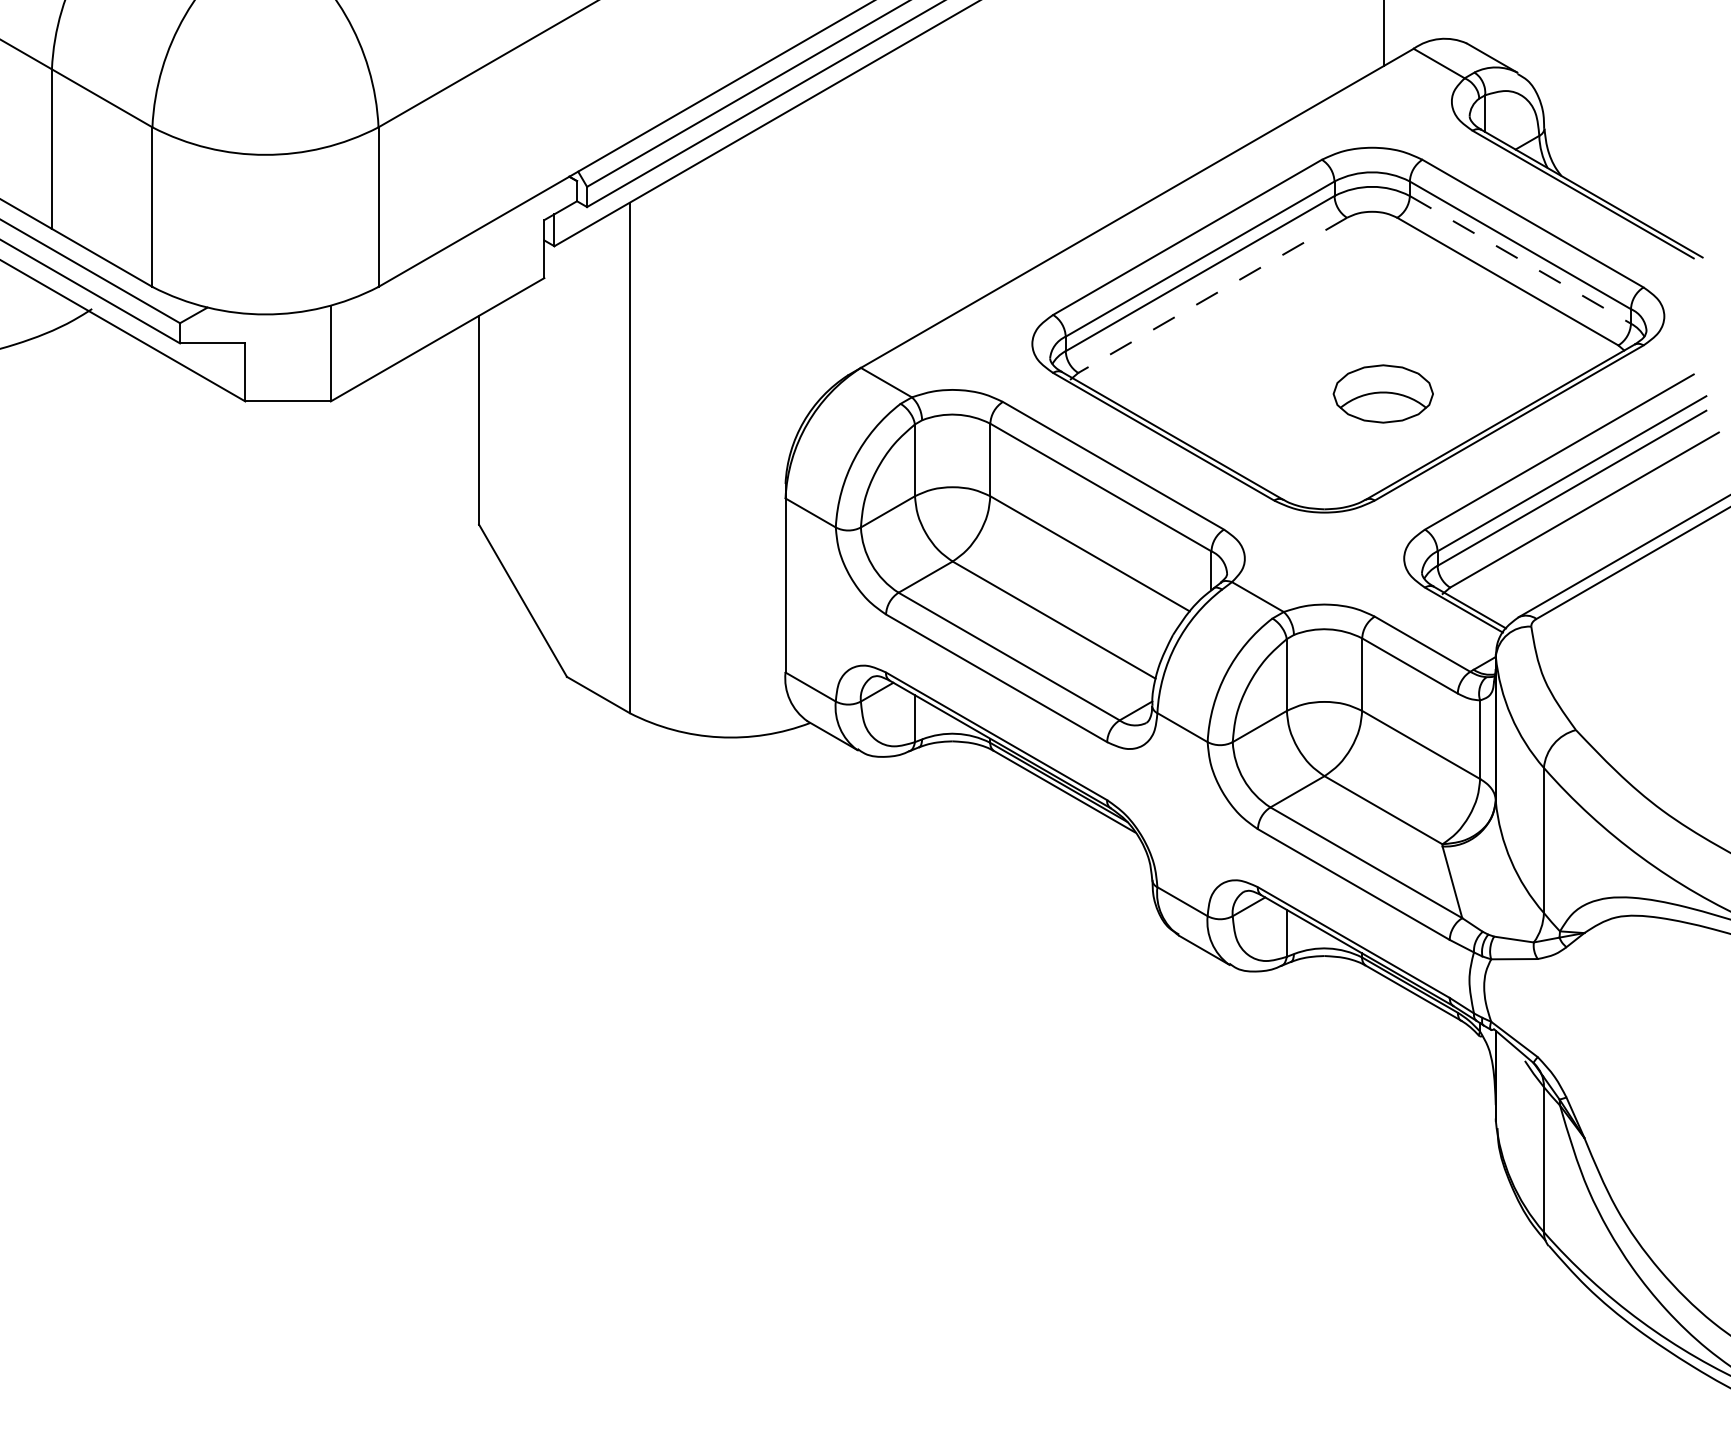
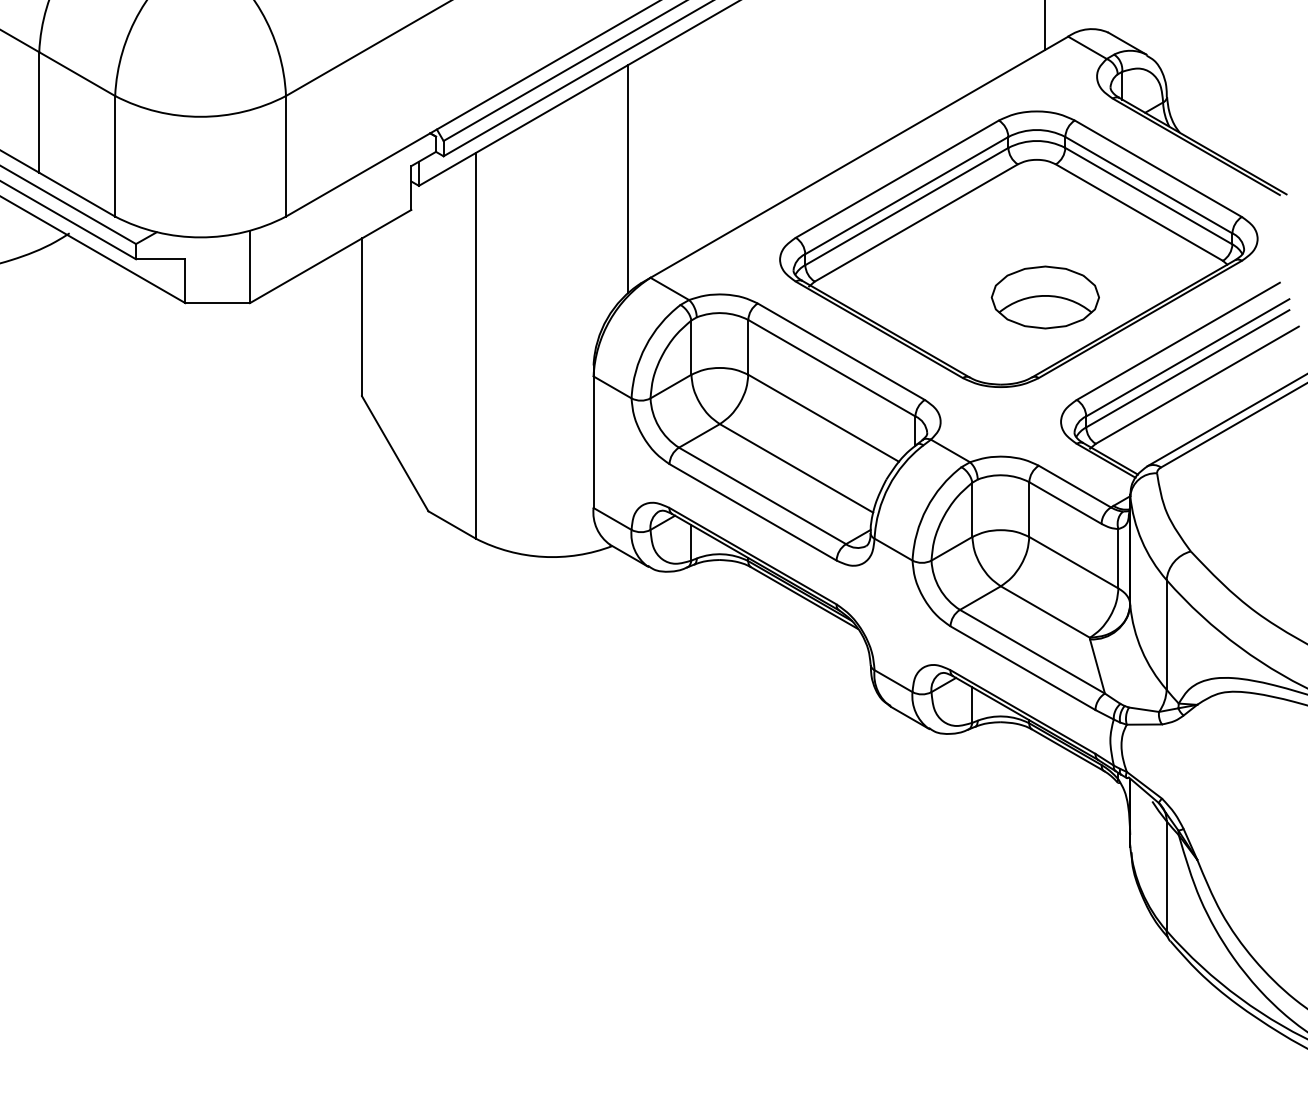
line: (830, 237) -> (627, 179), added
line: (1521, 260) -> (1149, 196), dashed -> solid
line: (1211, 296) -> (915, 223), dashed -> solid
part: (1382, 393) -> (1044, 297), size x1.43

